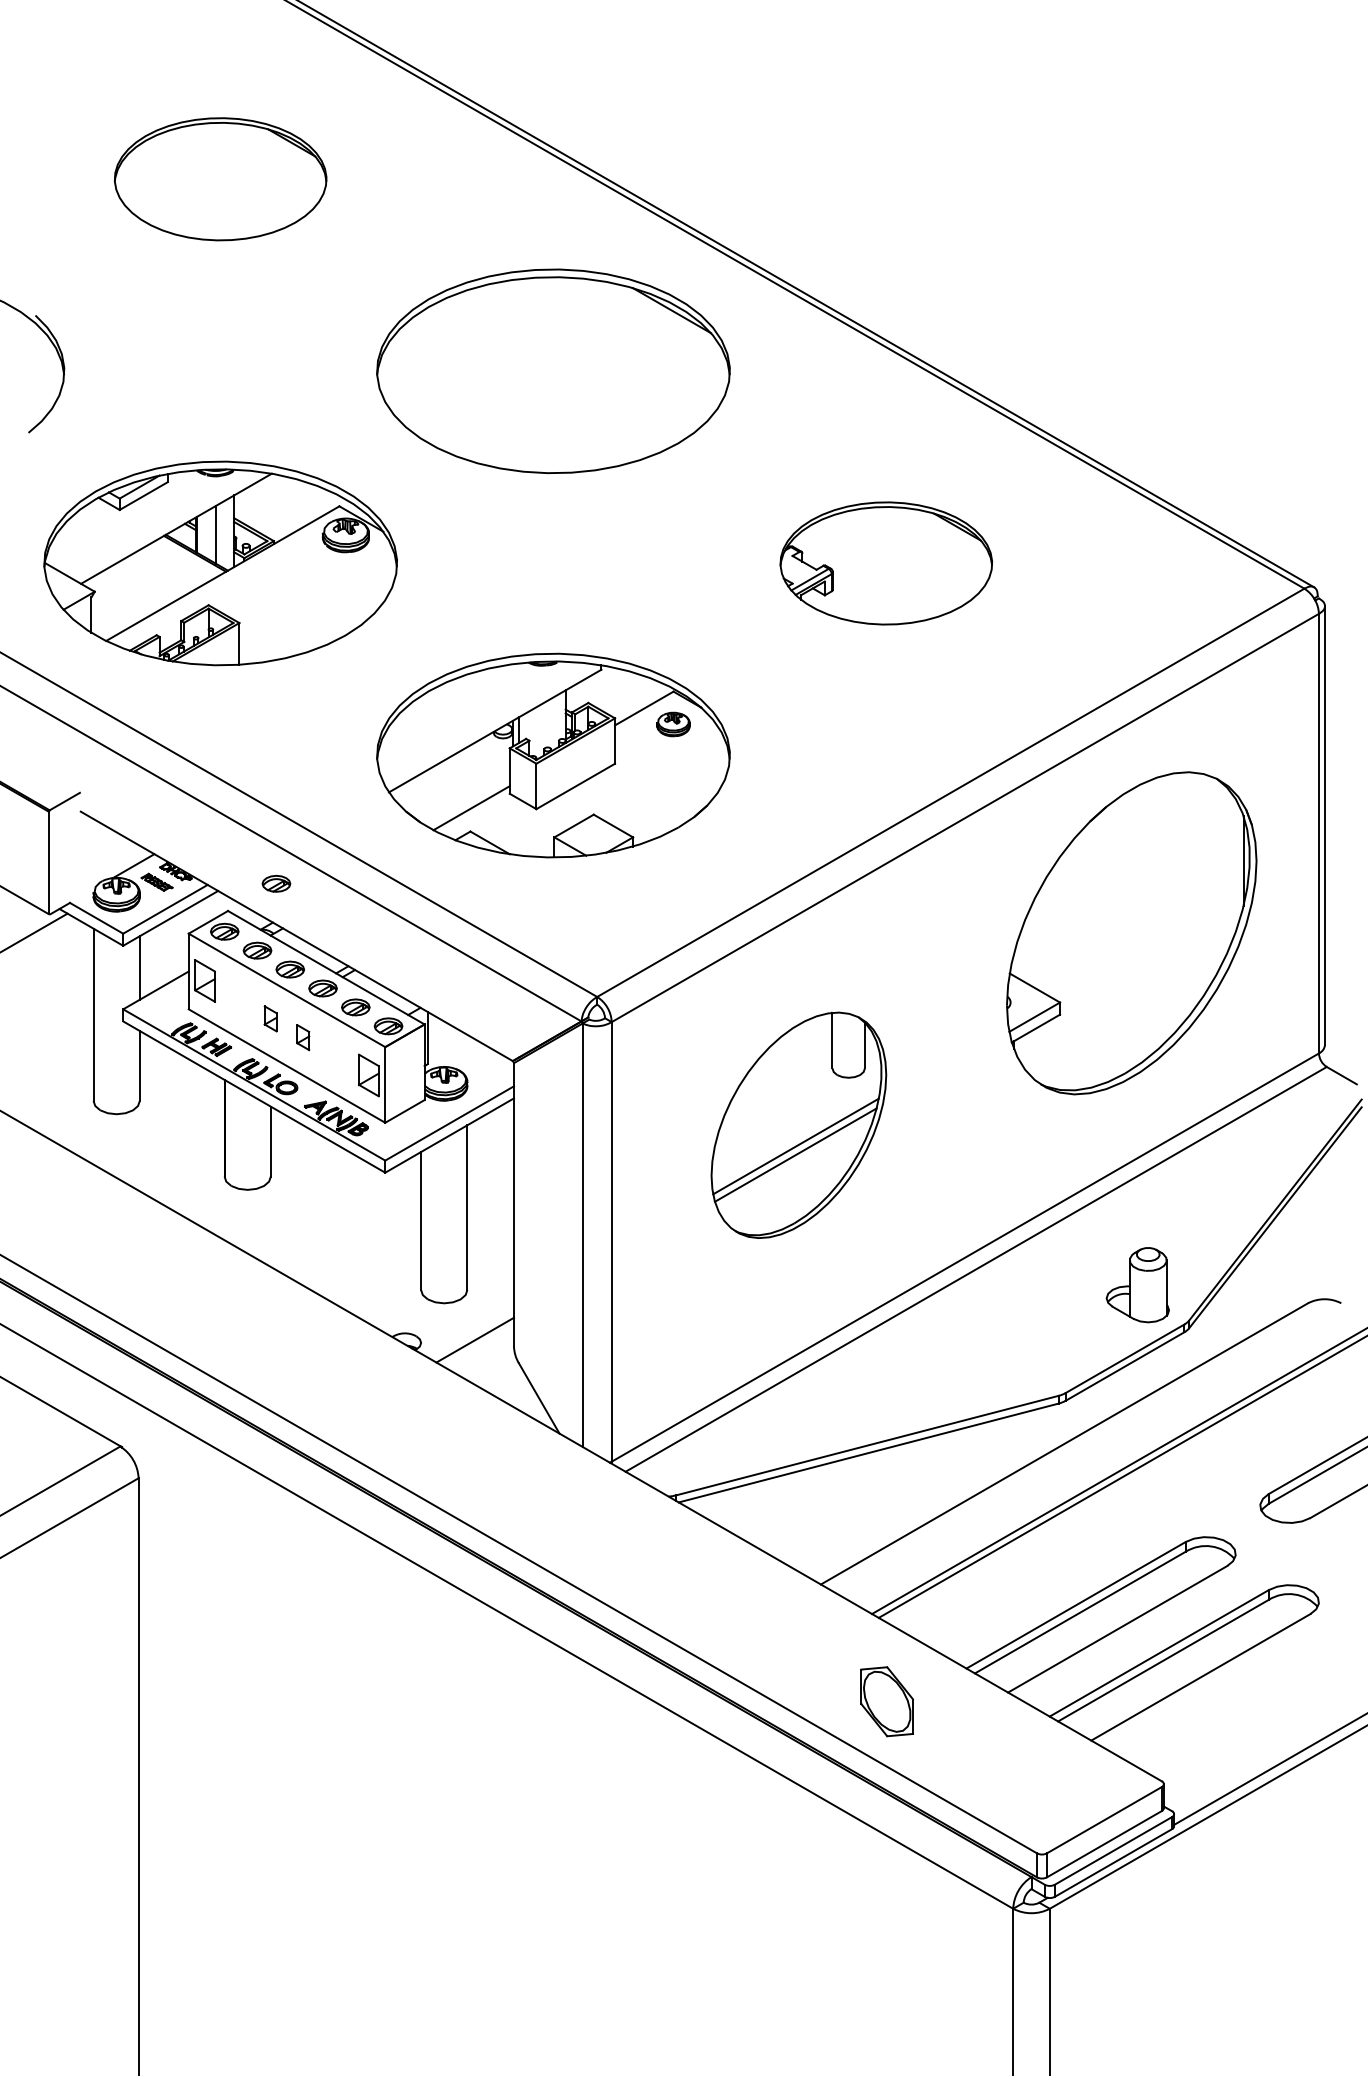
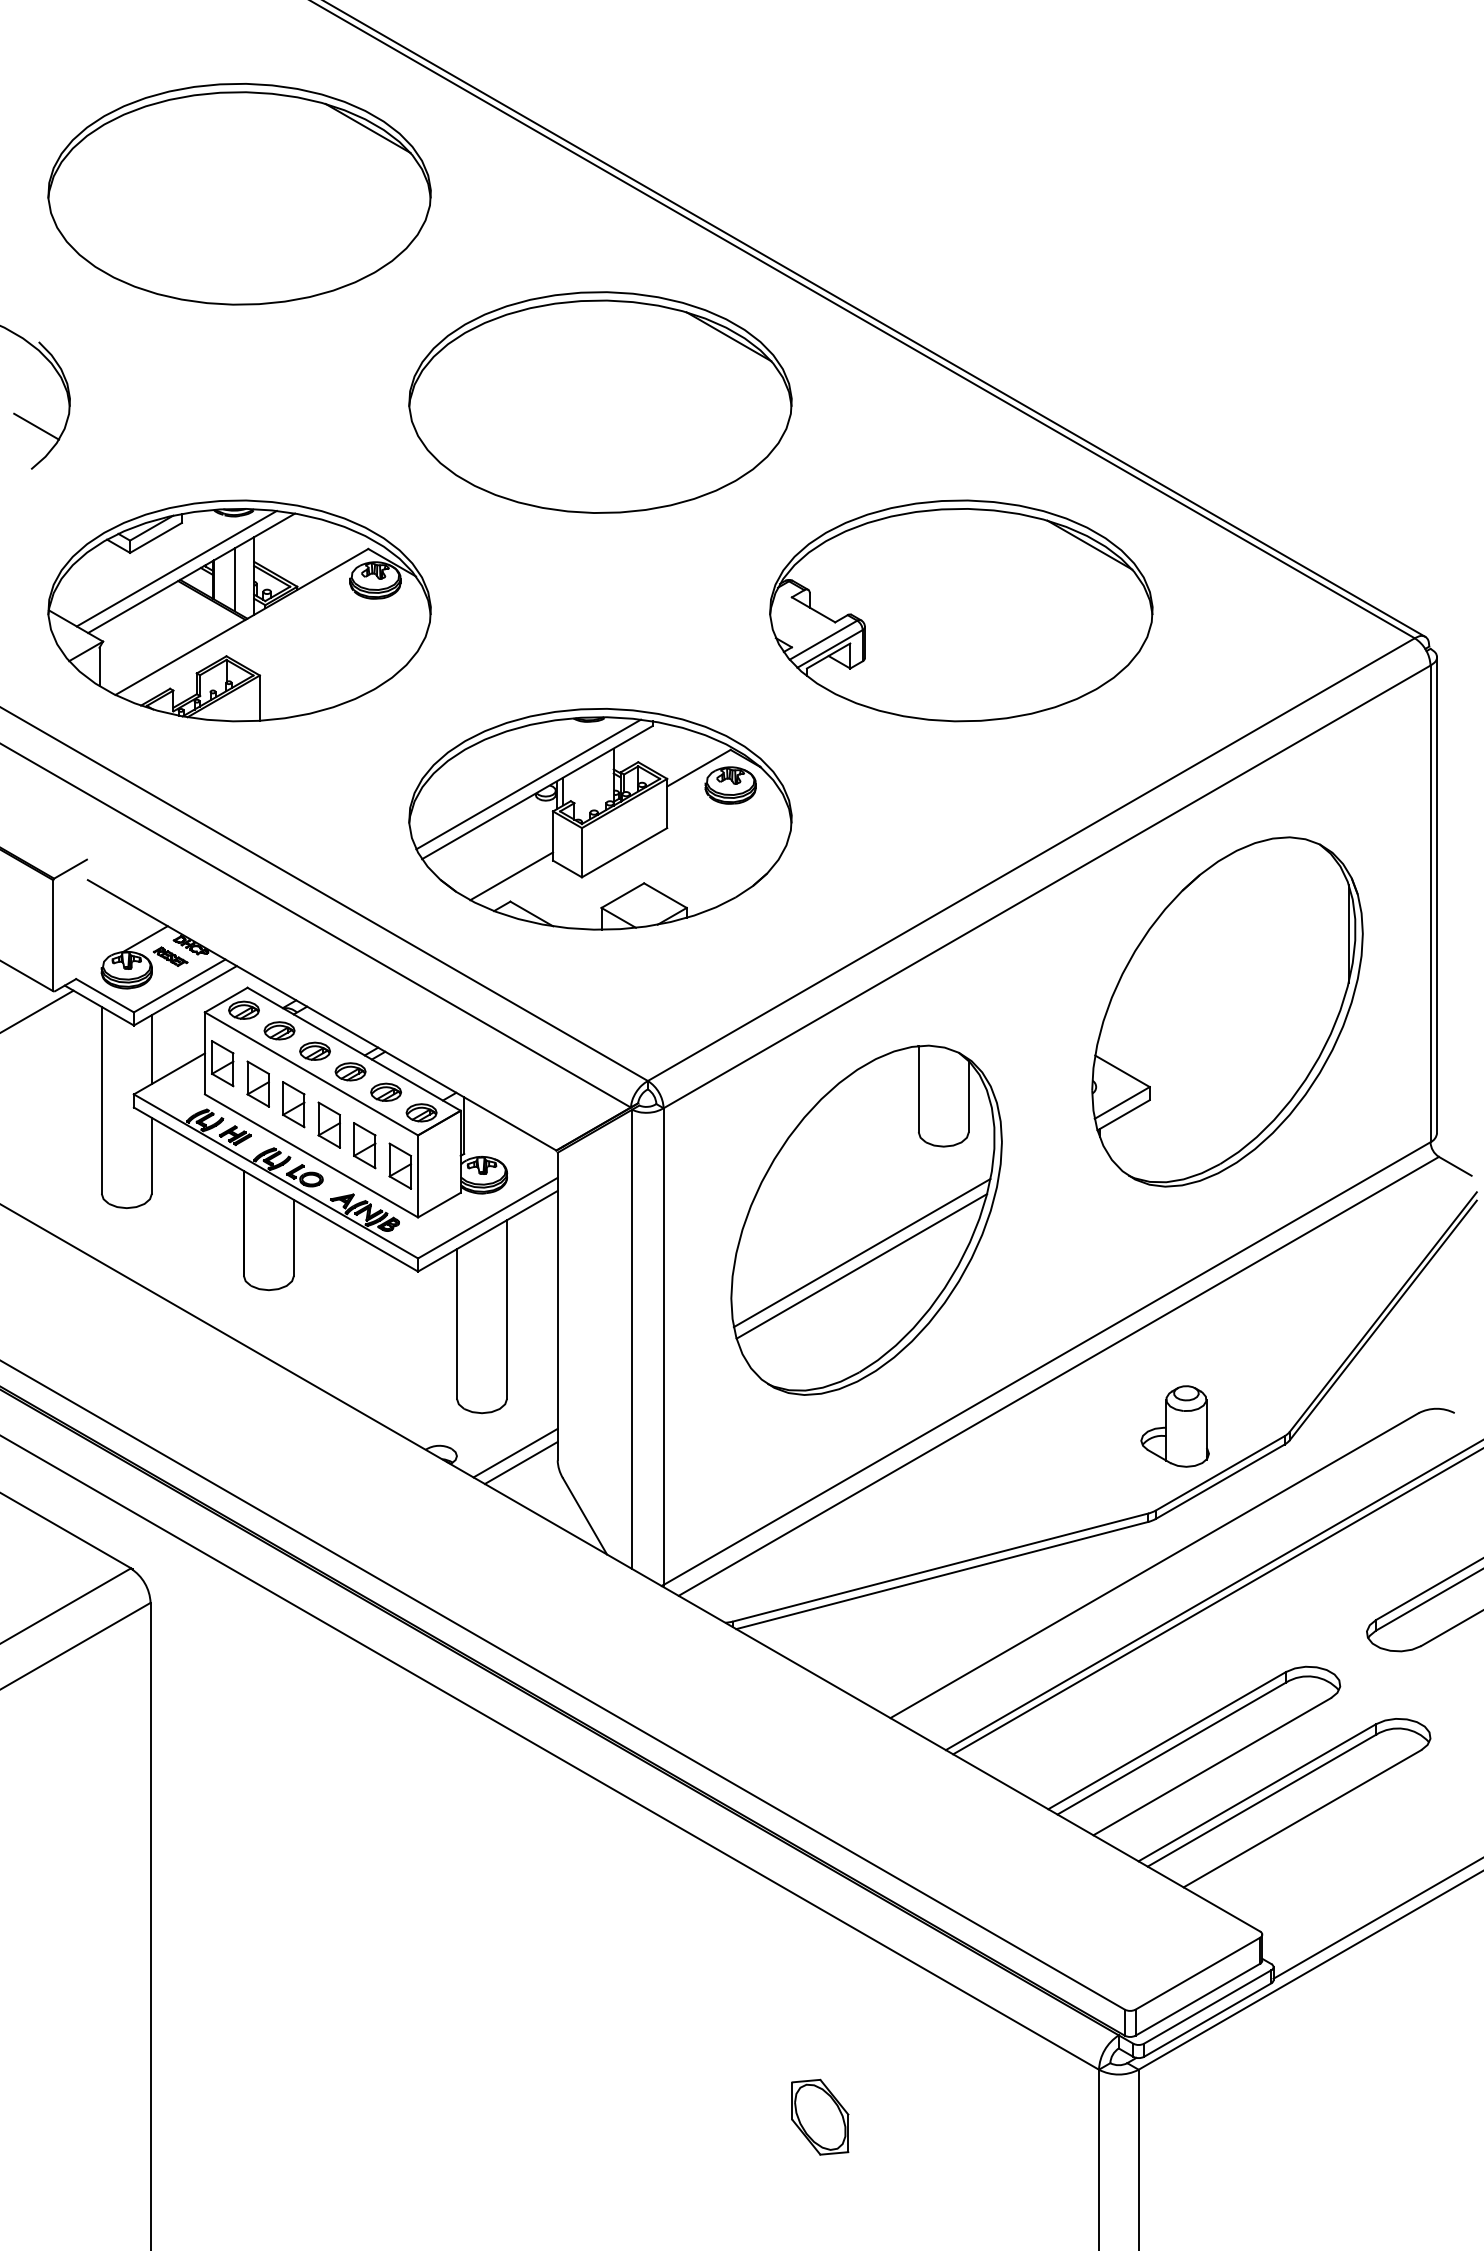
part: (220, 179) -> (239, 194), size x1.67
line: (33, 393) -> (36, 426), added
line: (162, 524) -> (176, 568), added
part: (886, 563) -> (961, 610), size x1.67
line: (487, 723) -> (528, 784), added
part: (673, 724) -> (730, 785), size x1.43
part: (275, 883) -> (299, 957), removed
part: (237, 999) -> (257, 1083), added
part: (270, 1018) -> (293, 1104), size x1.67
part: (302, 1037) -> (328, 1124), size x1.67
part: (335, 1056) -> (364, 1145), added
part: (798, 1124) -> (866, 1219), size x1.43
part: (1137, 1285) -> (1174, 1426), moved
line: (479, 1349) -> (520, 1463), added
part: (887, 1701) -> (820, 2116), moved

